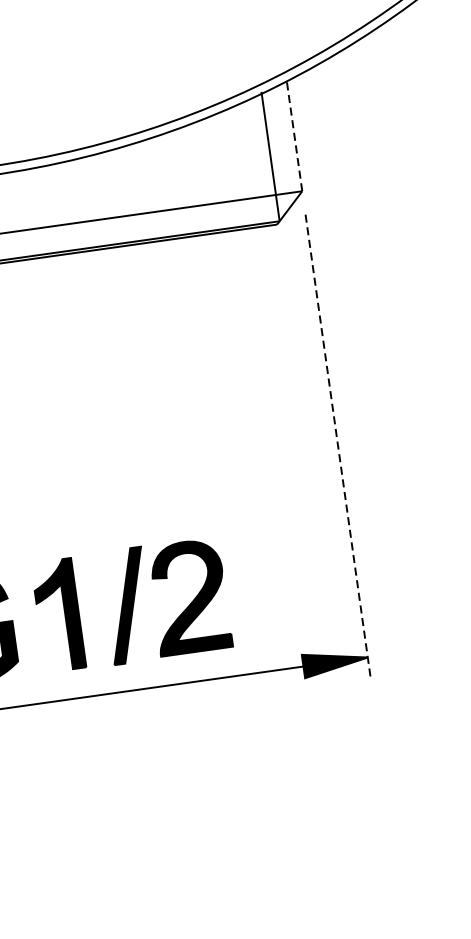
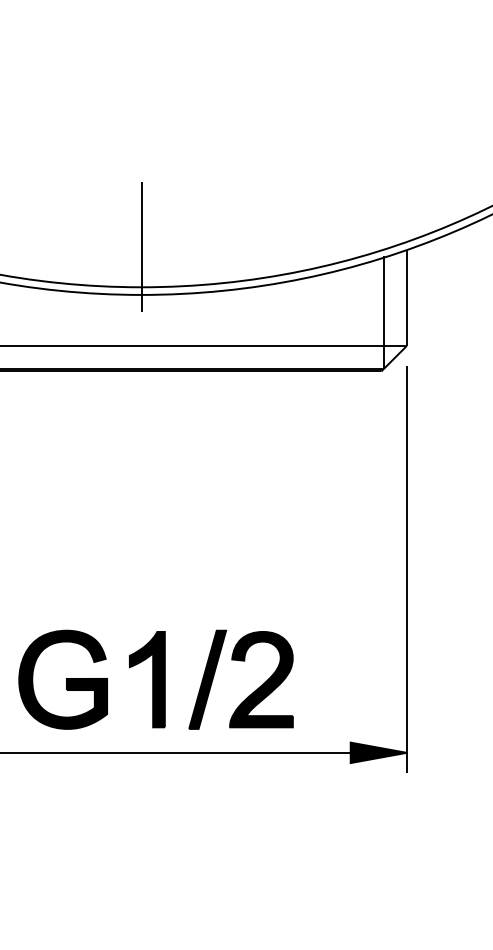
line: (294, 135) -> (406, 297), dashed -> solid
line: (338, 448) -> (406, 570), dashed -> solid

